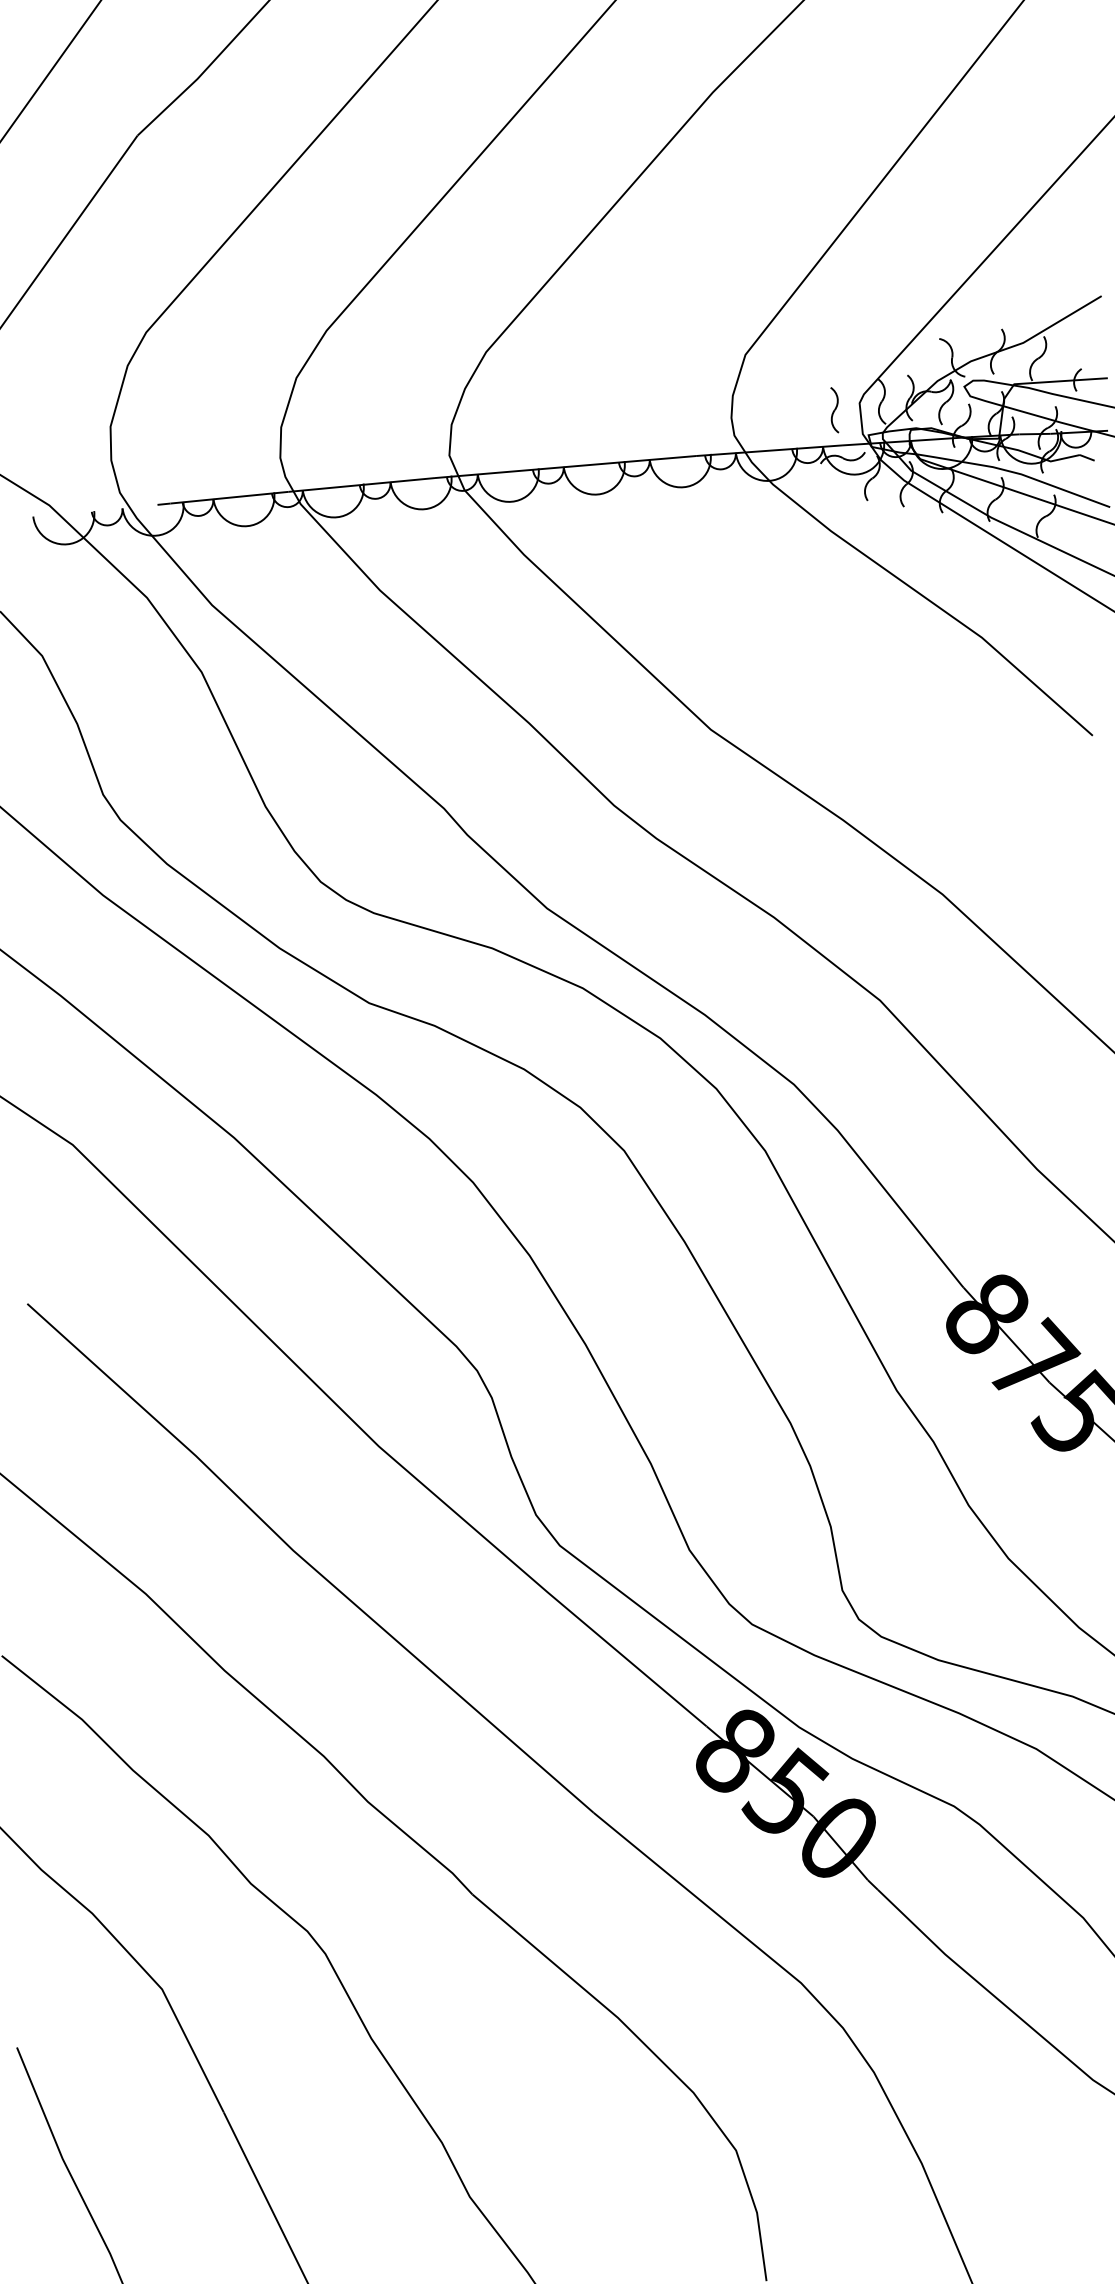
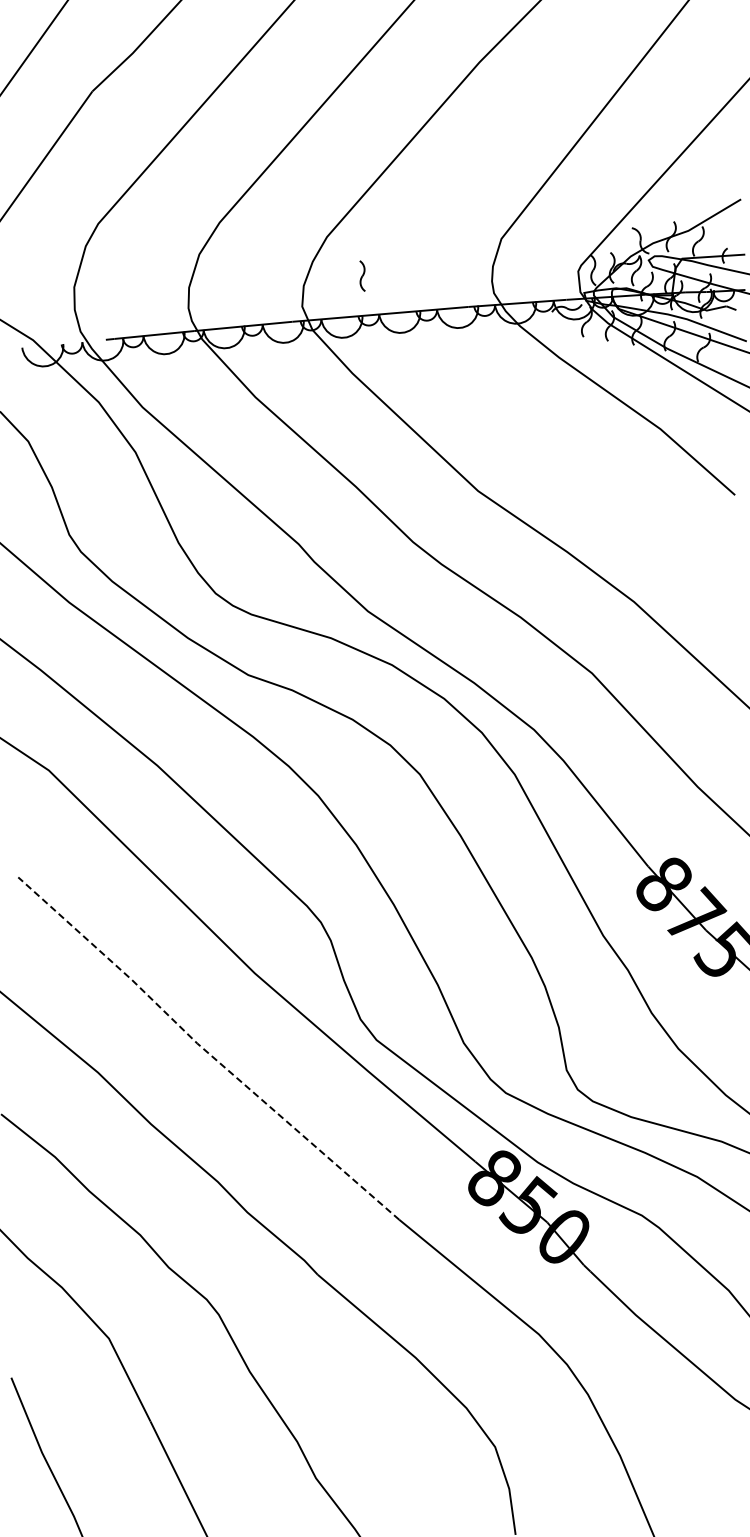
part: (834, 409) -> (362, 275), moved
line: (305, 1561) -> (205, 1050), solid -> dashed

